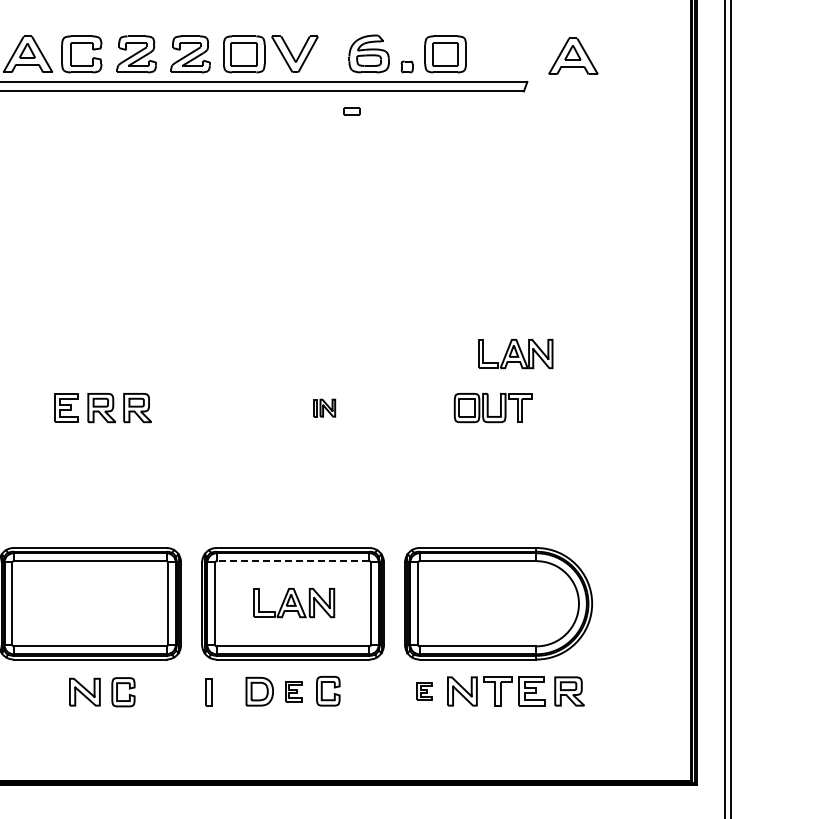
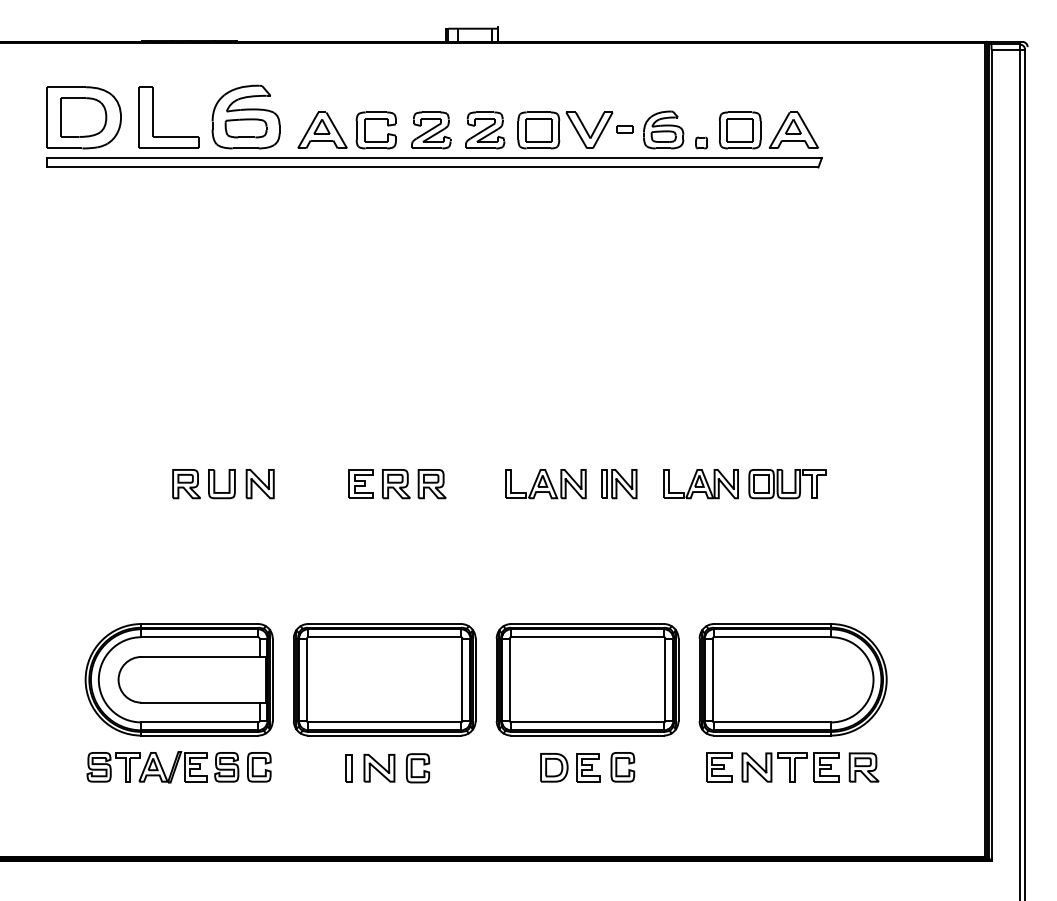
part: (572, 55) -> (793, 129), moved
part: (351, 111) -> (624, 129), moved
part: (514, 354) -> (700, 484), moved
part: (324, 408) -> (619, 484), size x1.67
line: (292, 561) -> (587, 637), dashed -> solid
part: (293, 603) -> (545, 484), moved
part: (293, 691) -> (588, 767), size x1.43
part: (424, 691) -> (719, 767), size x1.67
part: (208, 692) -> (348, 768), moved

